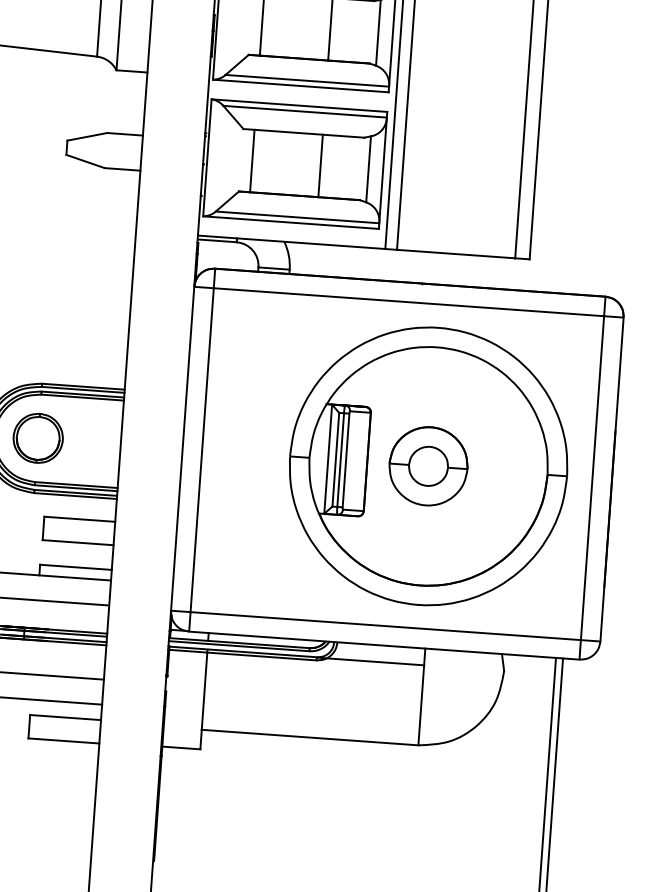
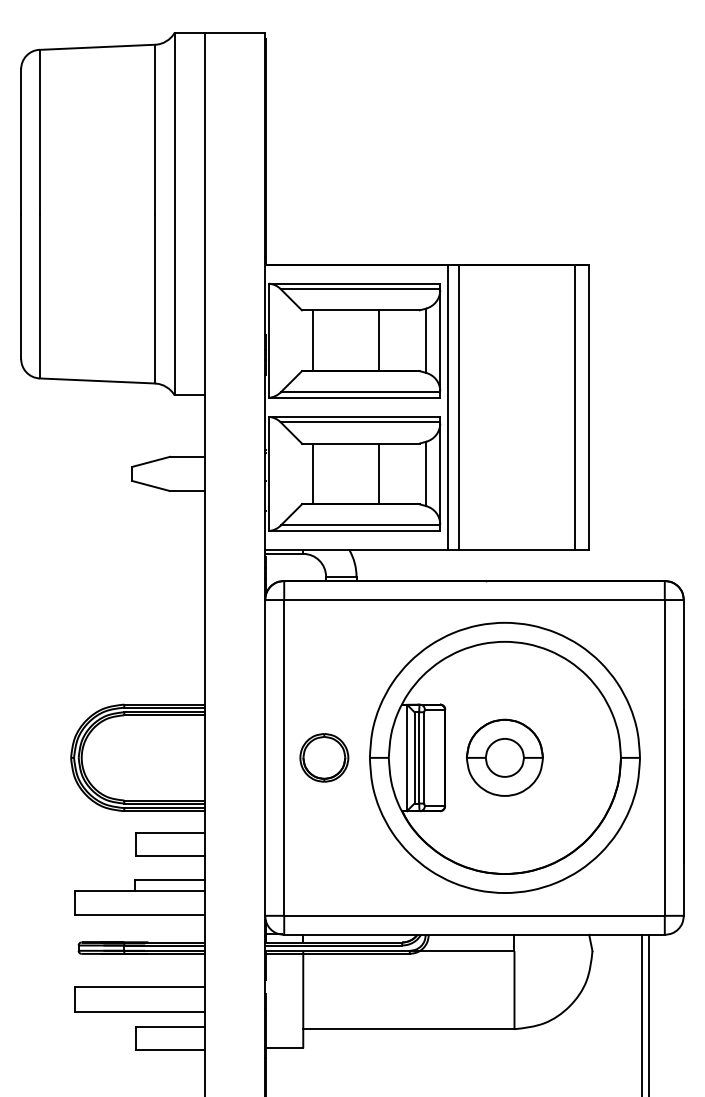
part: (38, 438) -> (324, 757), moved

